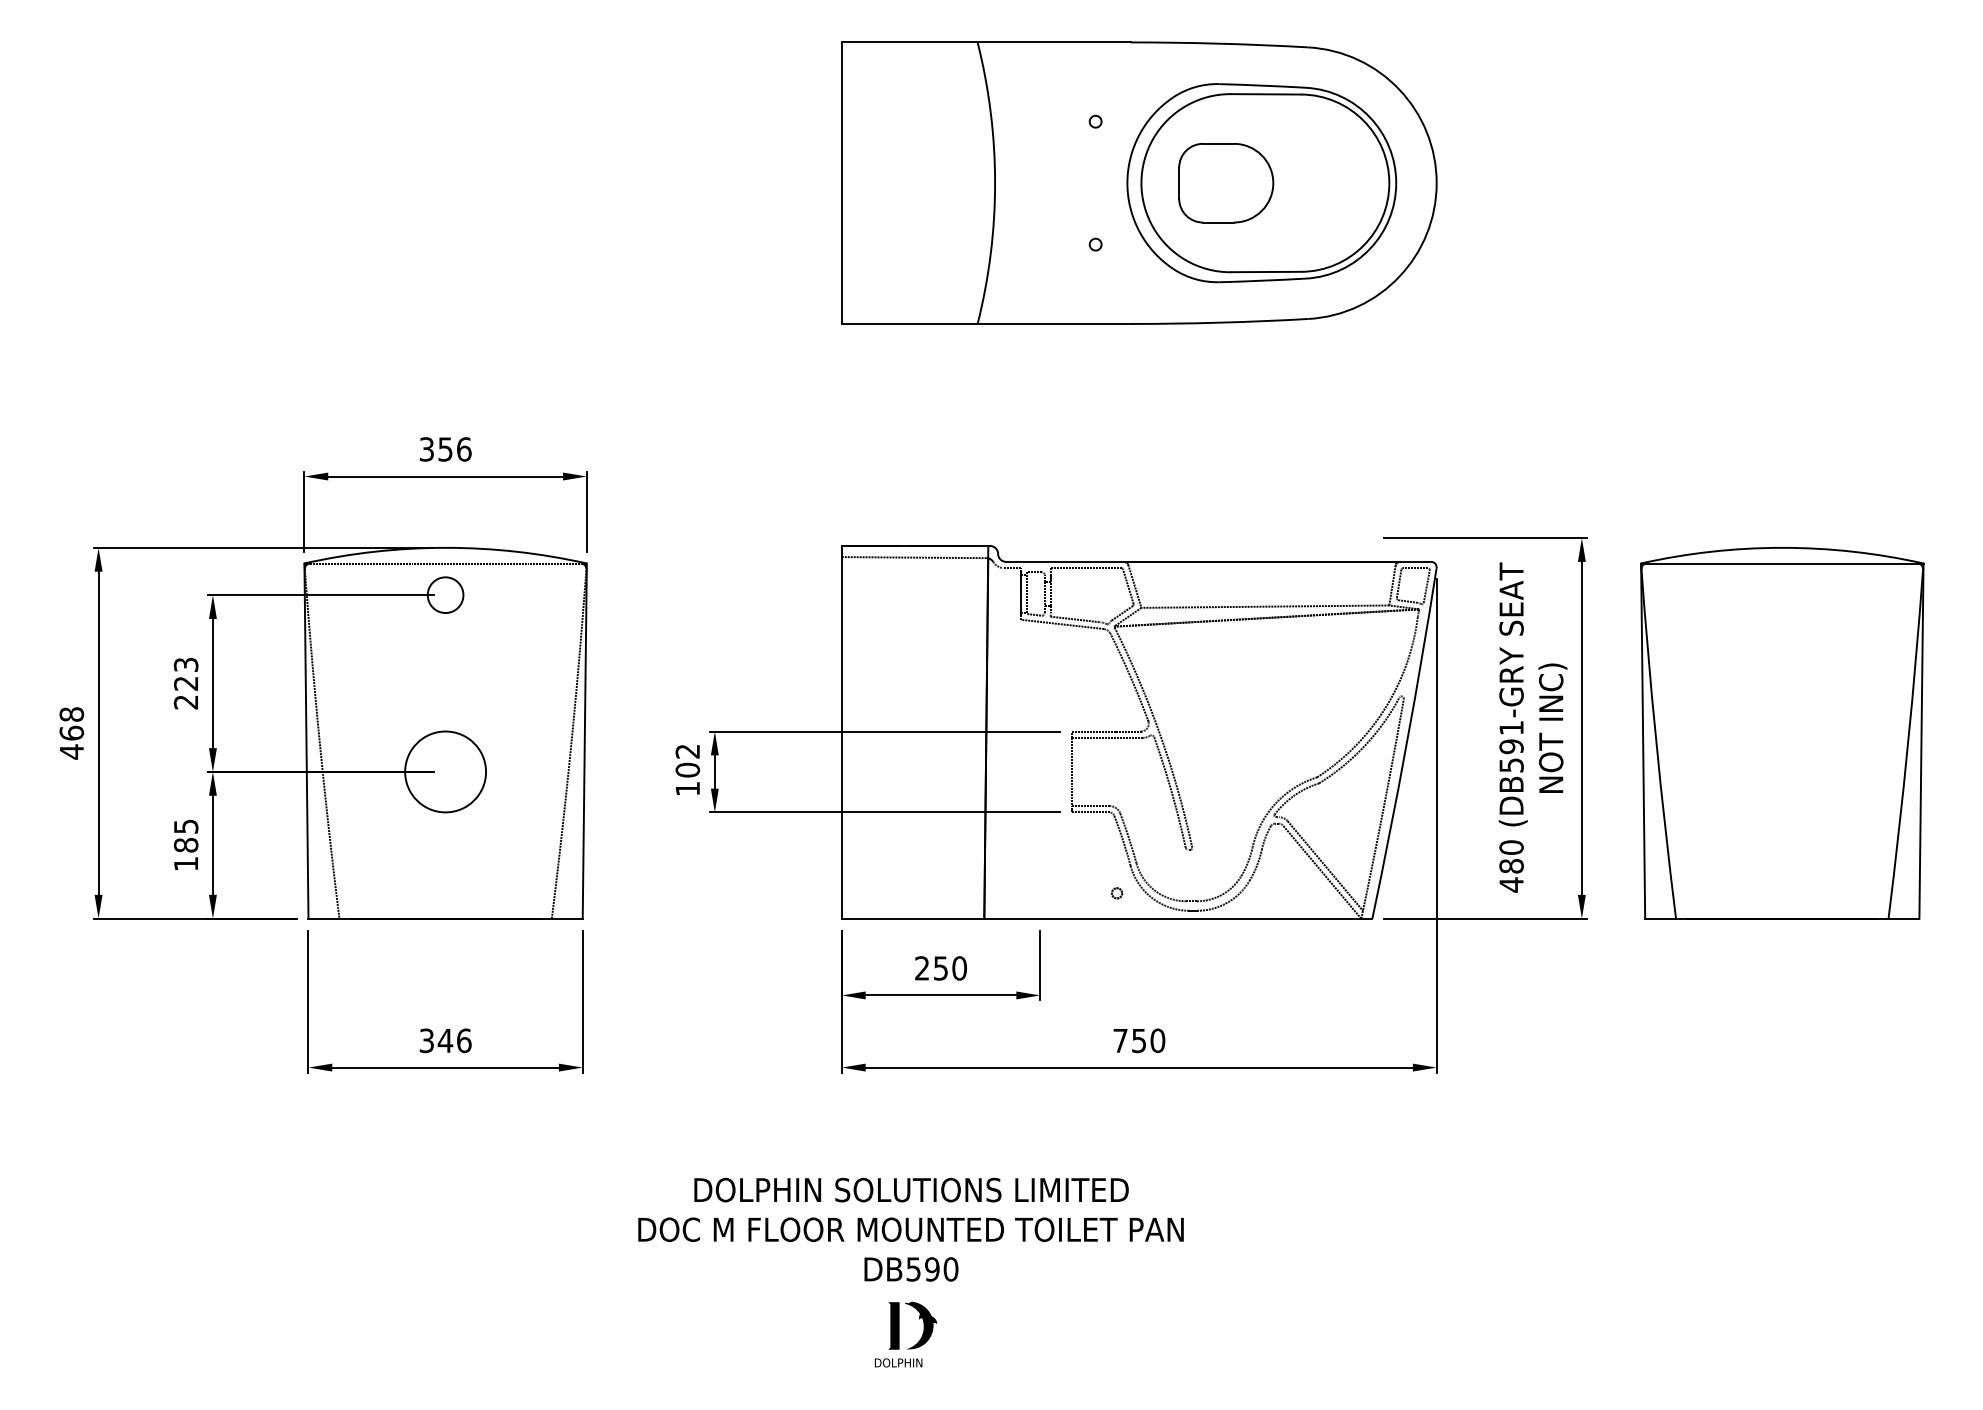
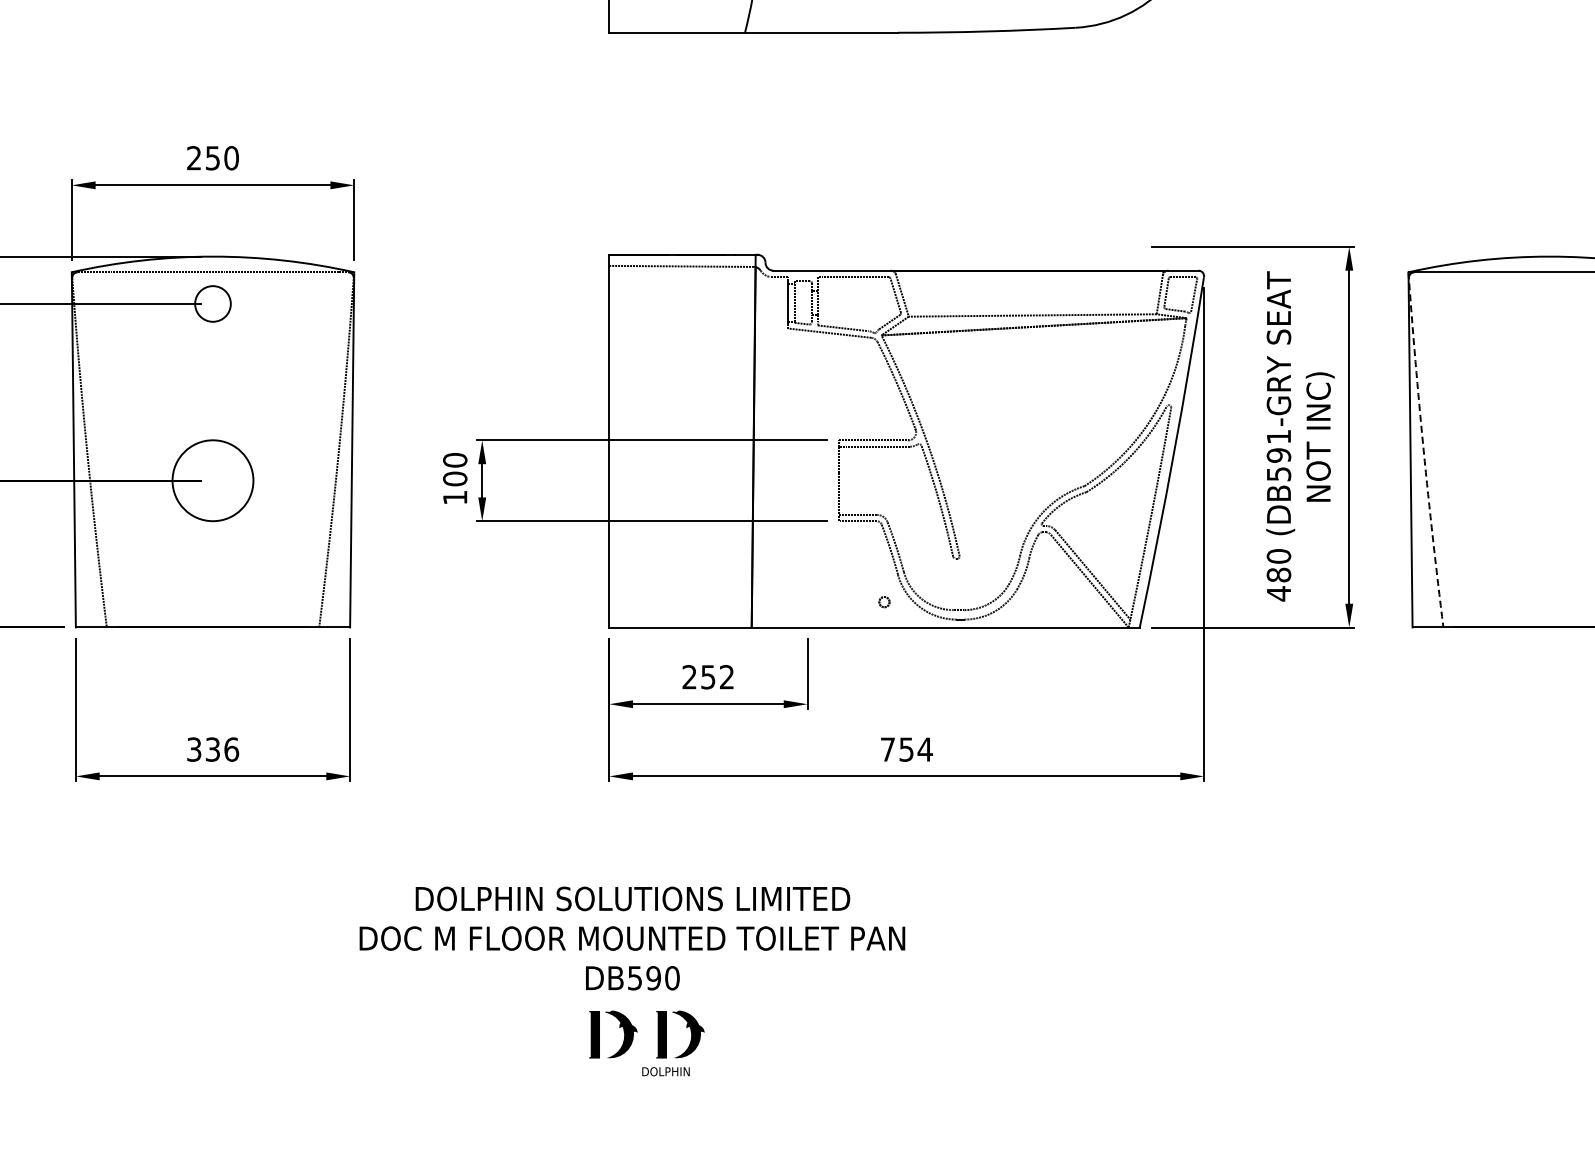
text: (445, 449) -> (212, 158), 356 -> 250
arc: (1656, 741) -> (1423, 450), solid -> dashed
text: (687, 751) -> (454, 460), 102 -> 100
text: (959, 968) -> (726, 677), 250 -> 252
text: (445, 1040) -> (212, 749), 346 -> 336
text: (1157, 1040) -> (924, 749), 750 -> 754
text: (910, 1229) -> (631, 938), moved
part: (852, 1319) -> (619, 1028), added

